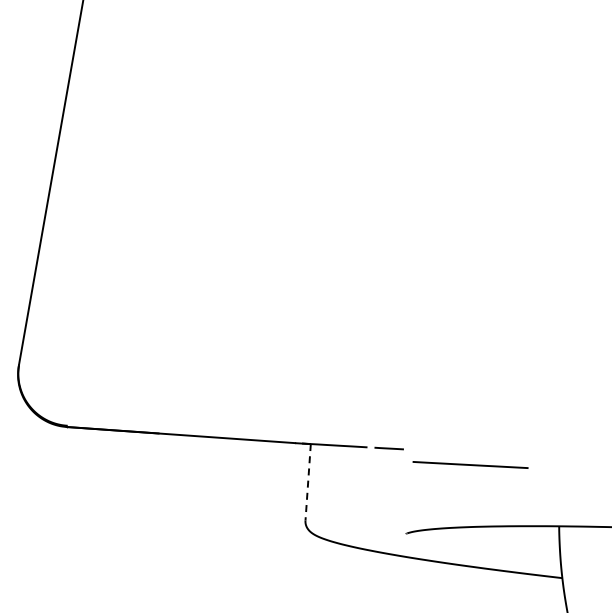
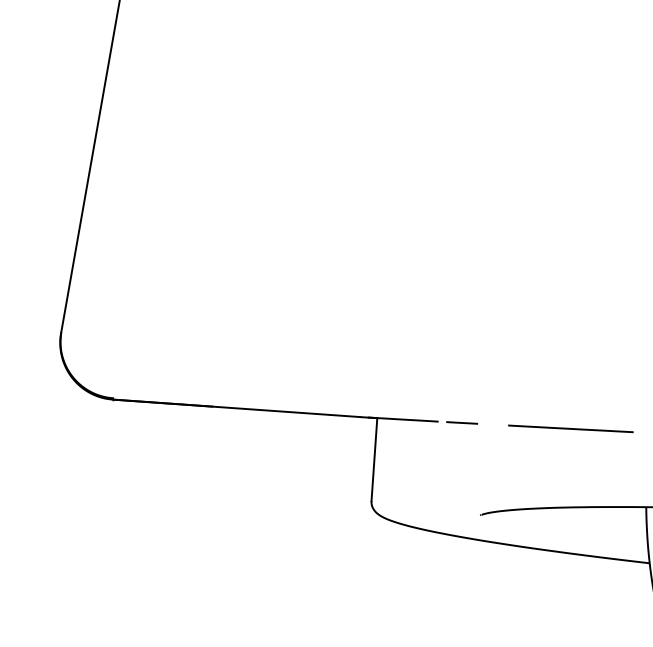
line: (470, 464) -> (570, 428), moved
line: (308, 482) -> (374, 459), dashed -> solid

